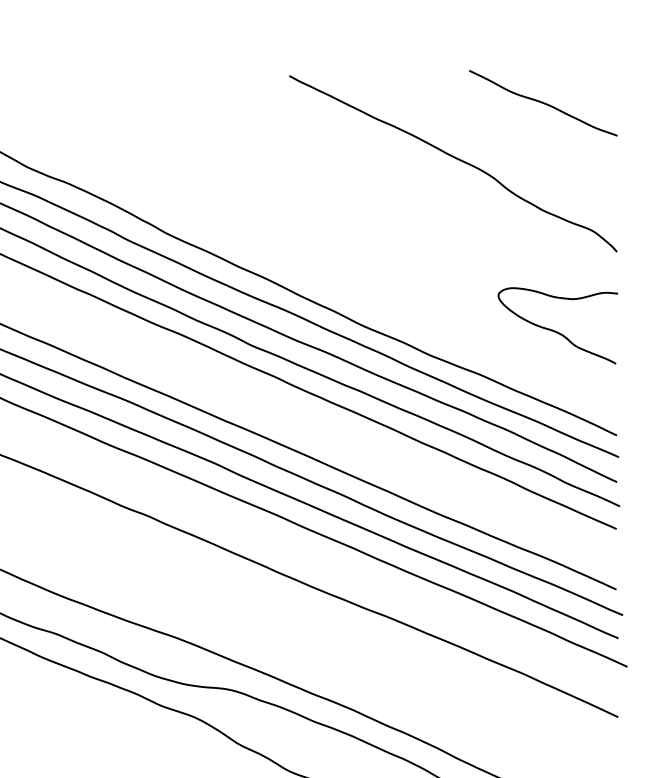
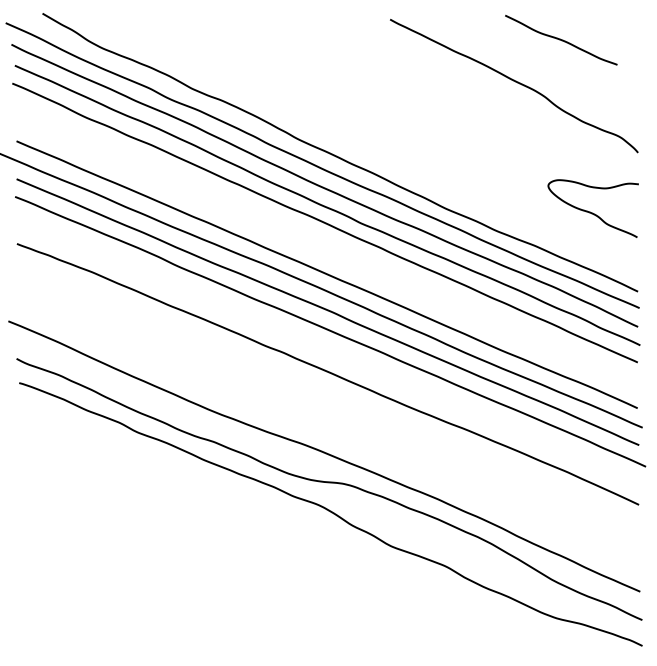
curve: (543, 102) -> (561, 39), moved

